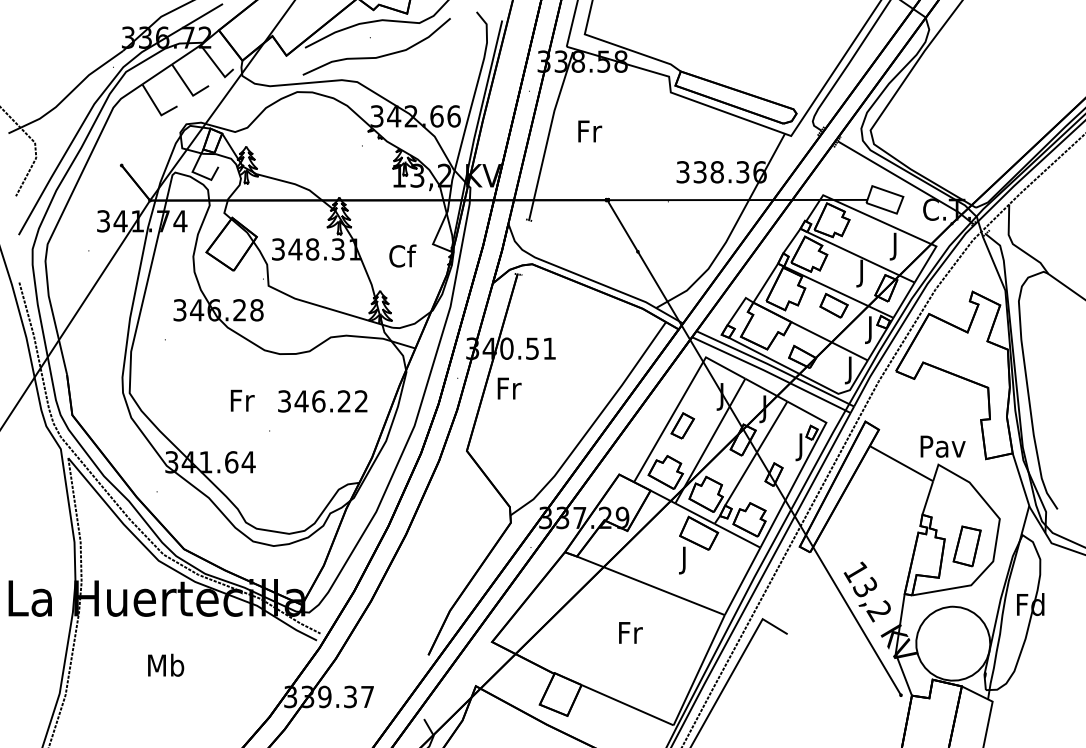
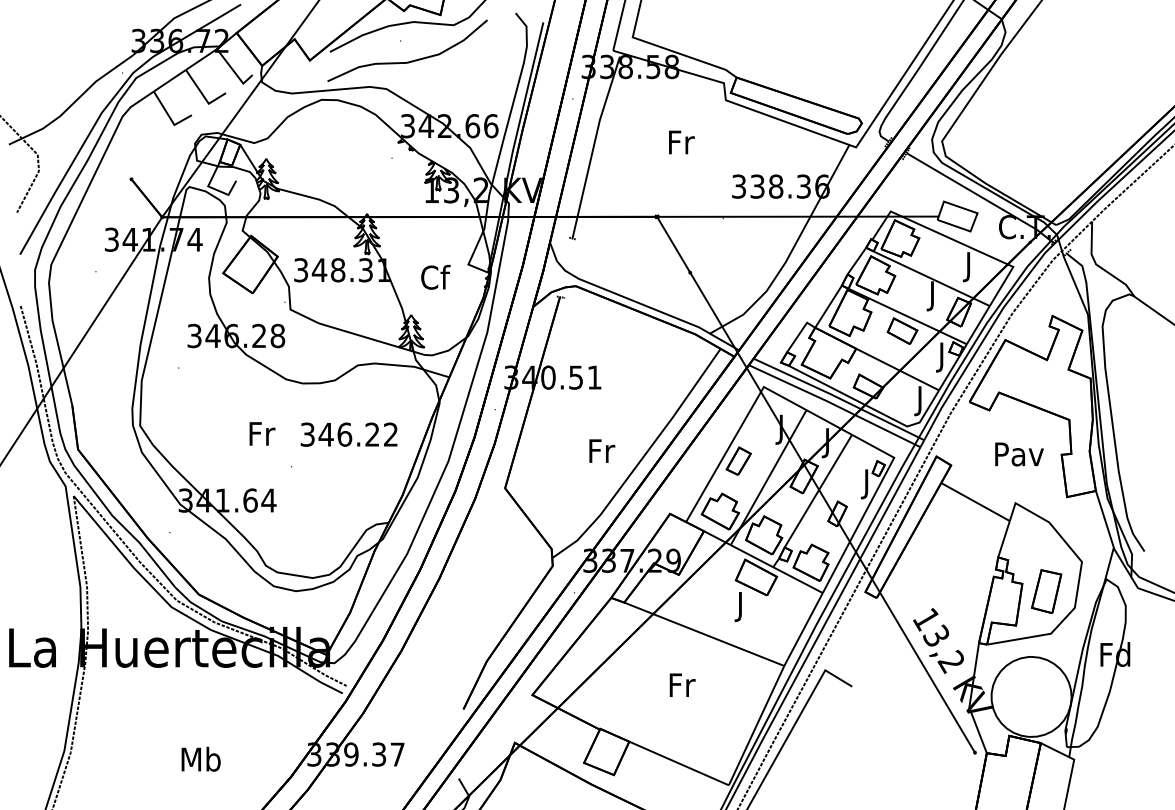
text: (590, 131) -> (682, 142), moved
text: (509, 388) -> (602, 451), moved
text: (942, 446) -> (1018, 454), moved
text: (166, 664) -> (201, 758), moved

